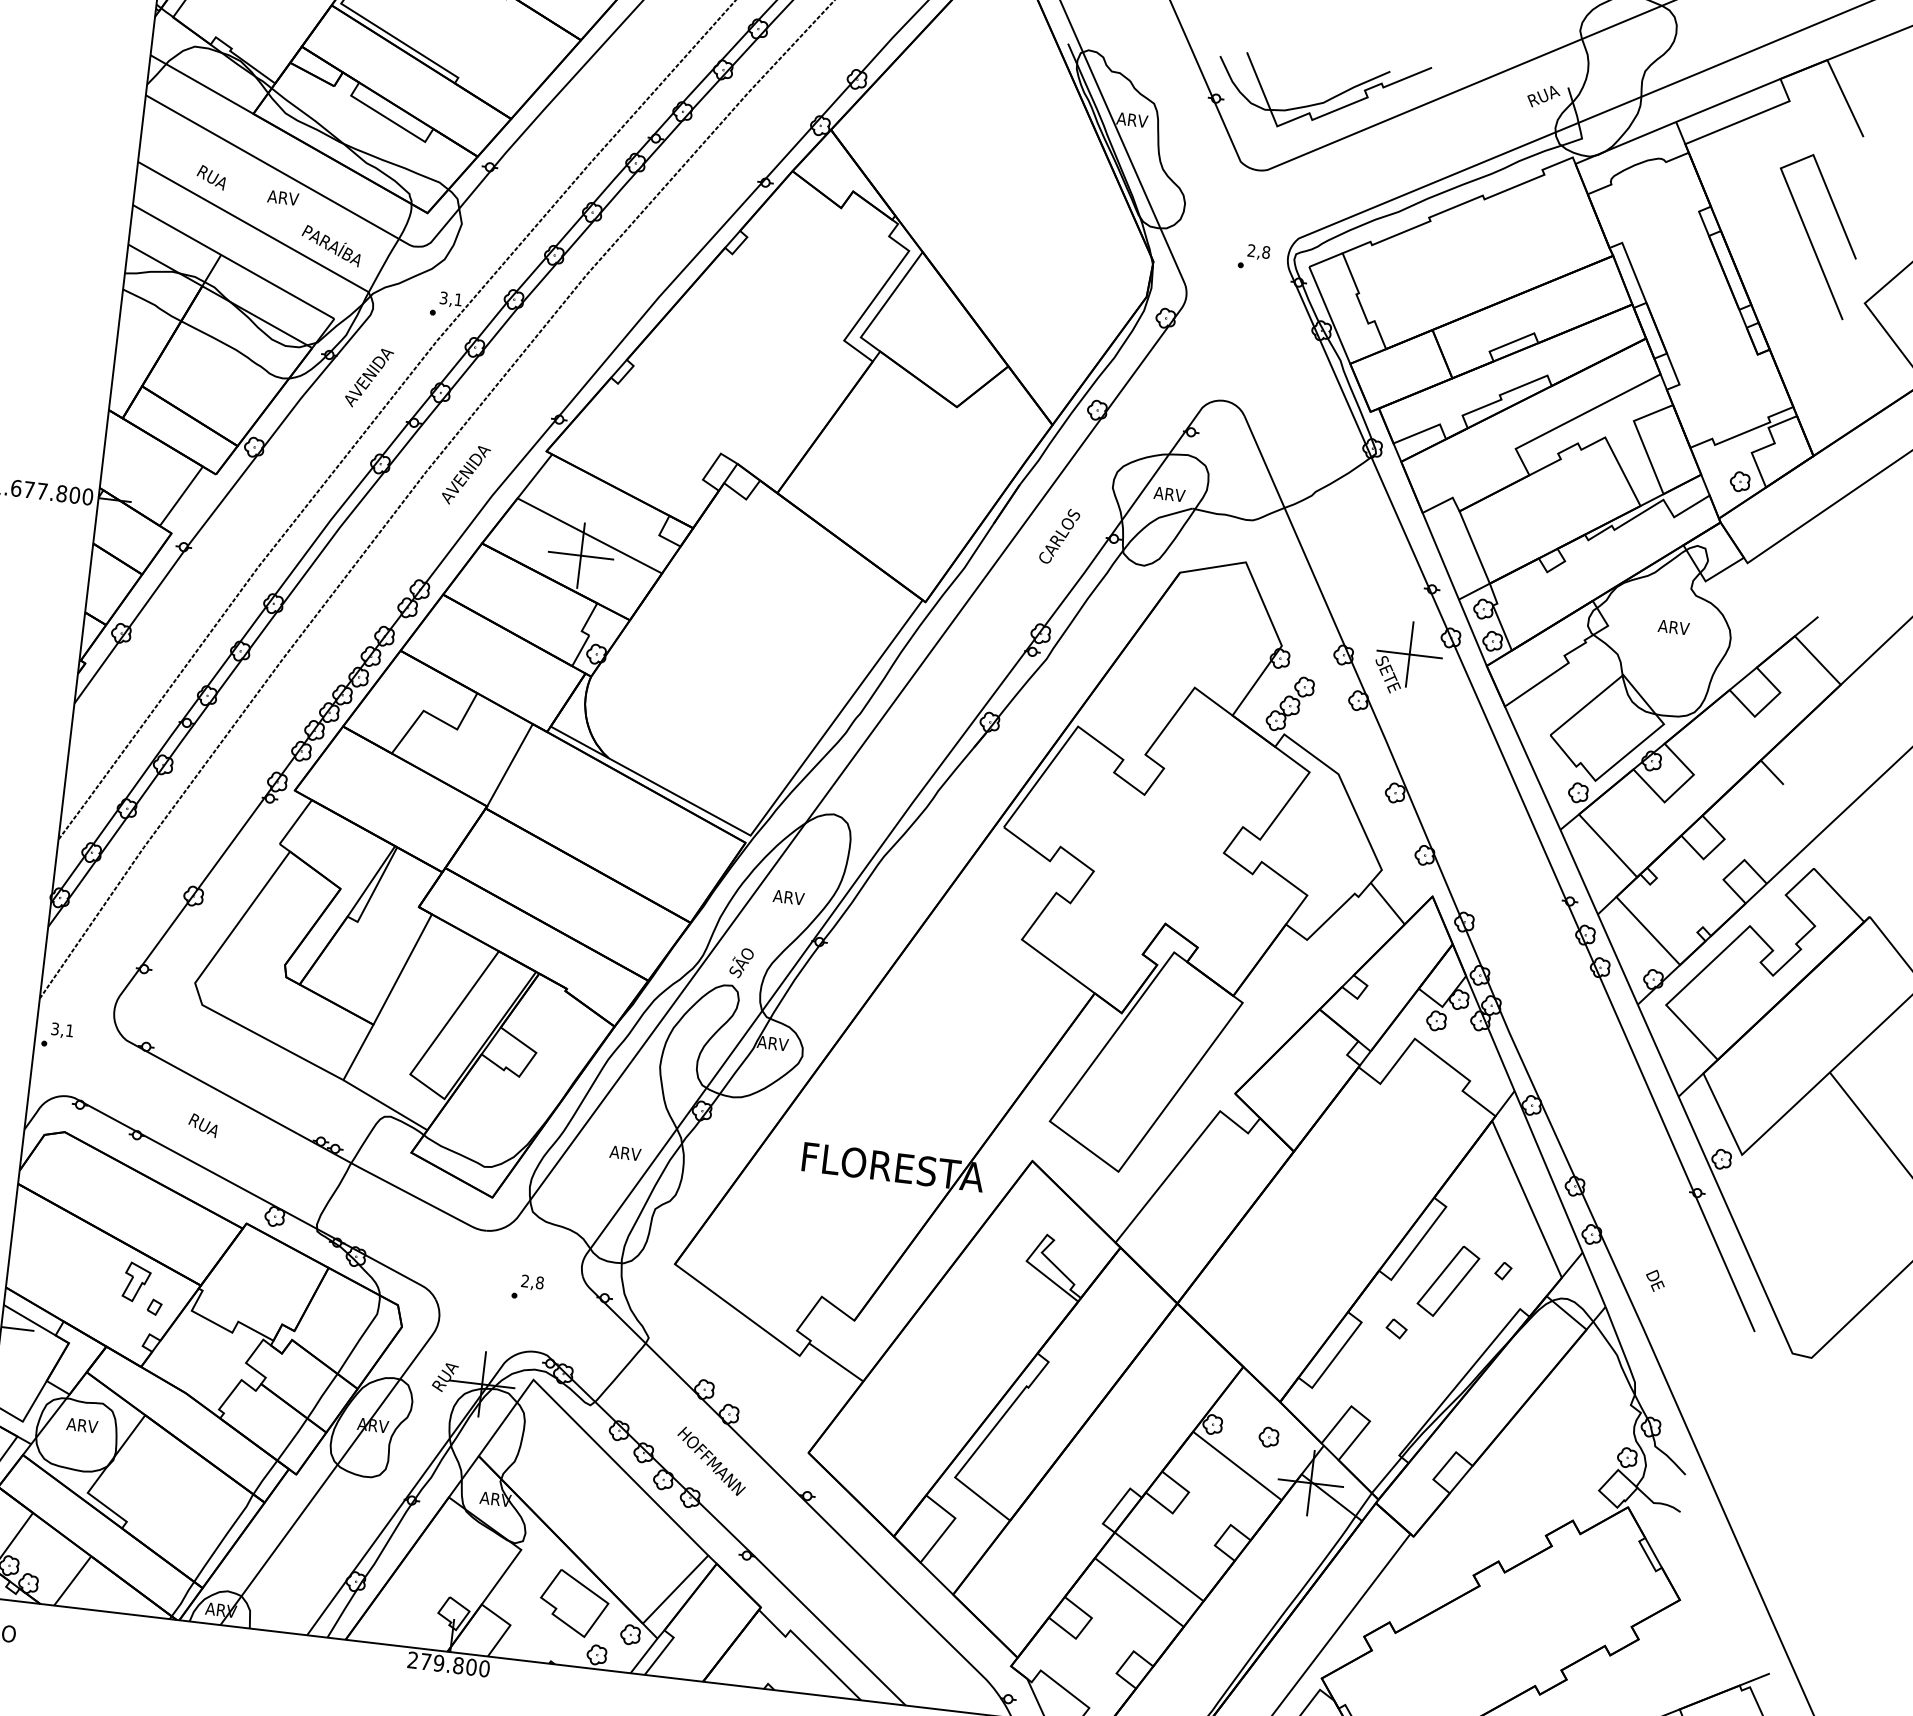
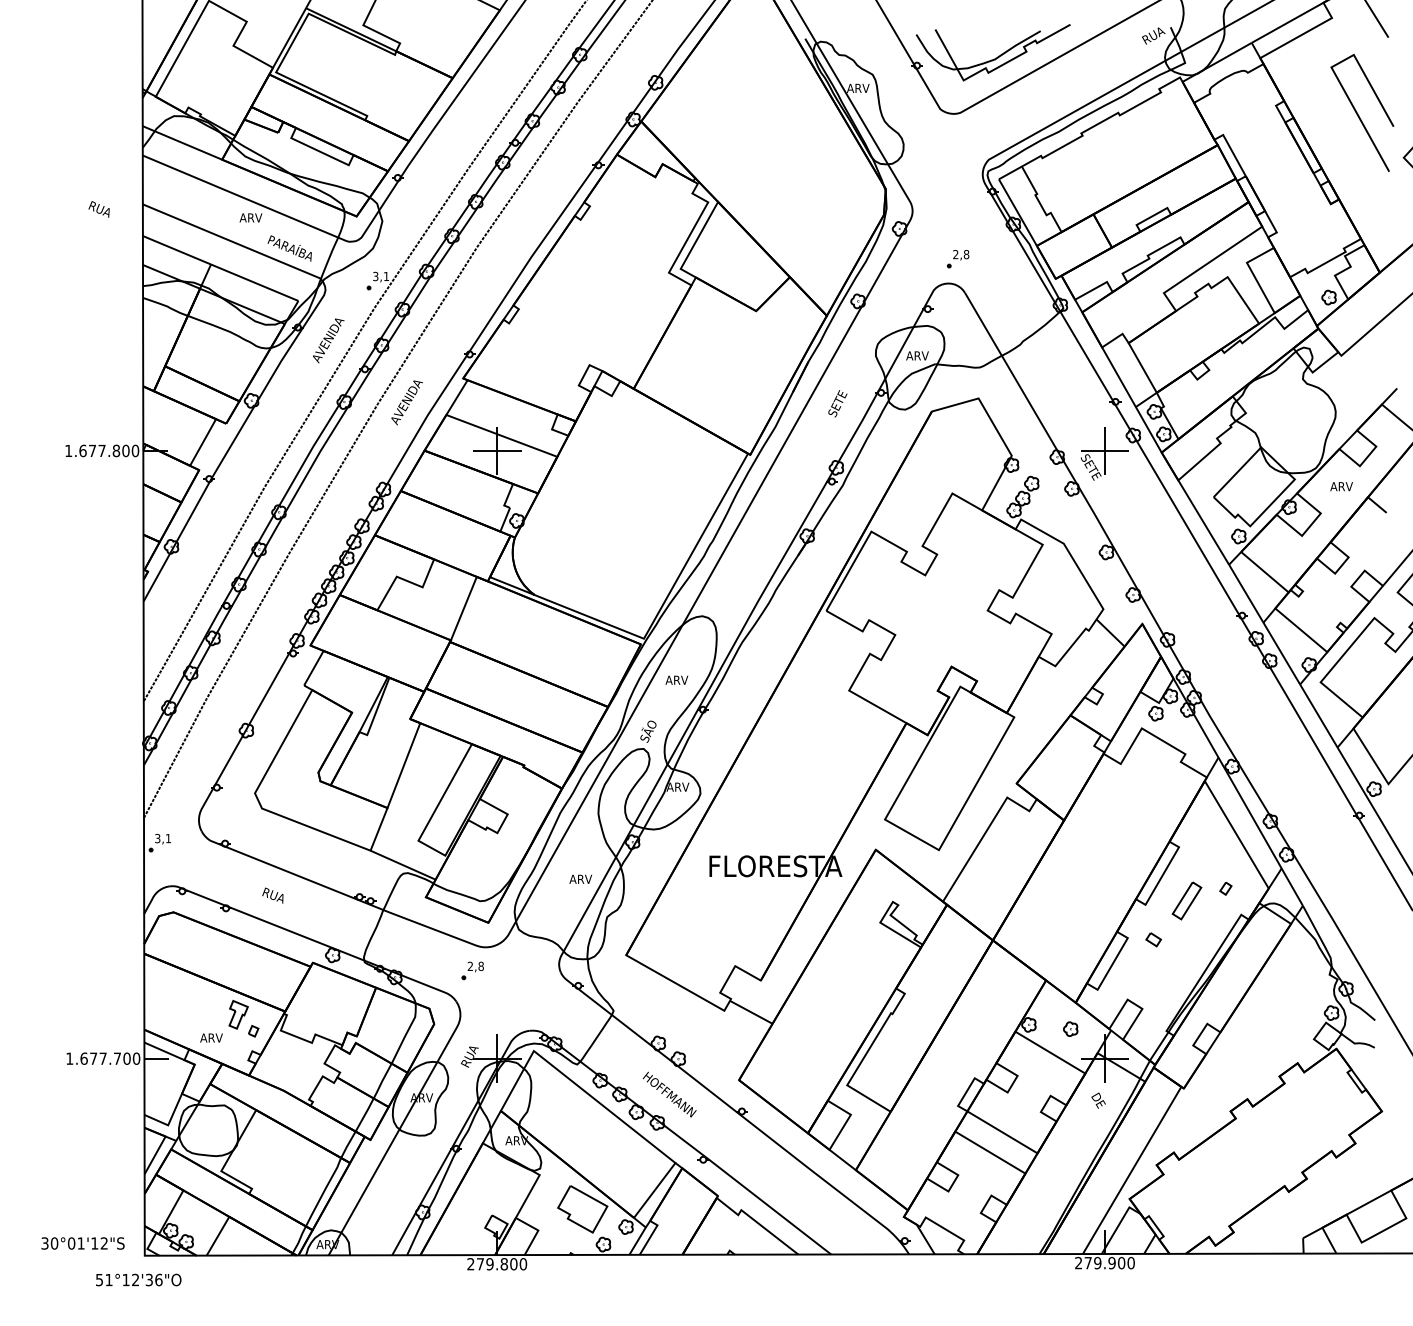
text: (210, 177) -> (98, 209), moved
part: (1254, 257) -> (958, 259), moved
text: (1059, 537) -> (841, 396), CARLOS -> SETE
text: (1673, 627) -> (1341, 486), moved
part: (1447, 1280) -> (1186, 900), size x0.7
text: (1655, 1280) -> (1098, 1100), moved
part: (527, 1287) -> (472, 970), moved
text: (82, 1424) -> (211, 1037), moved

